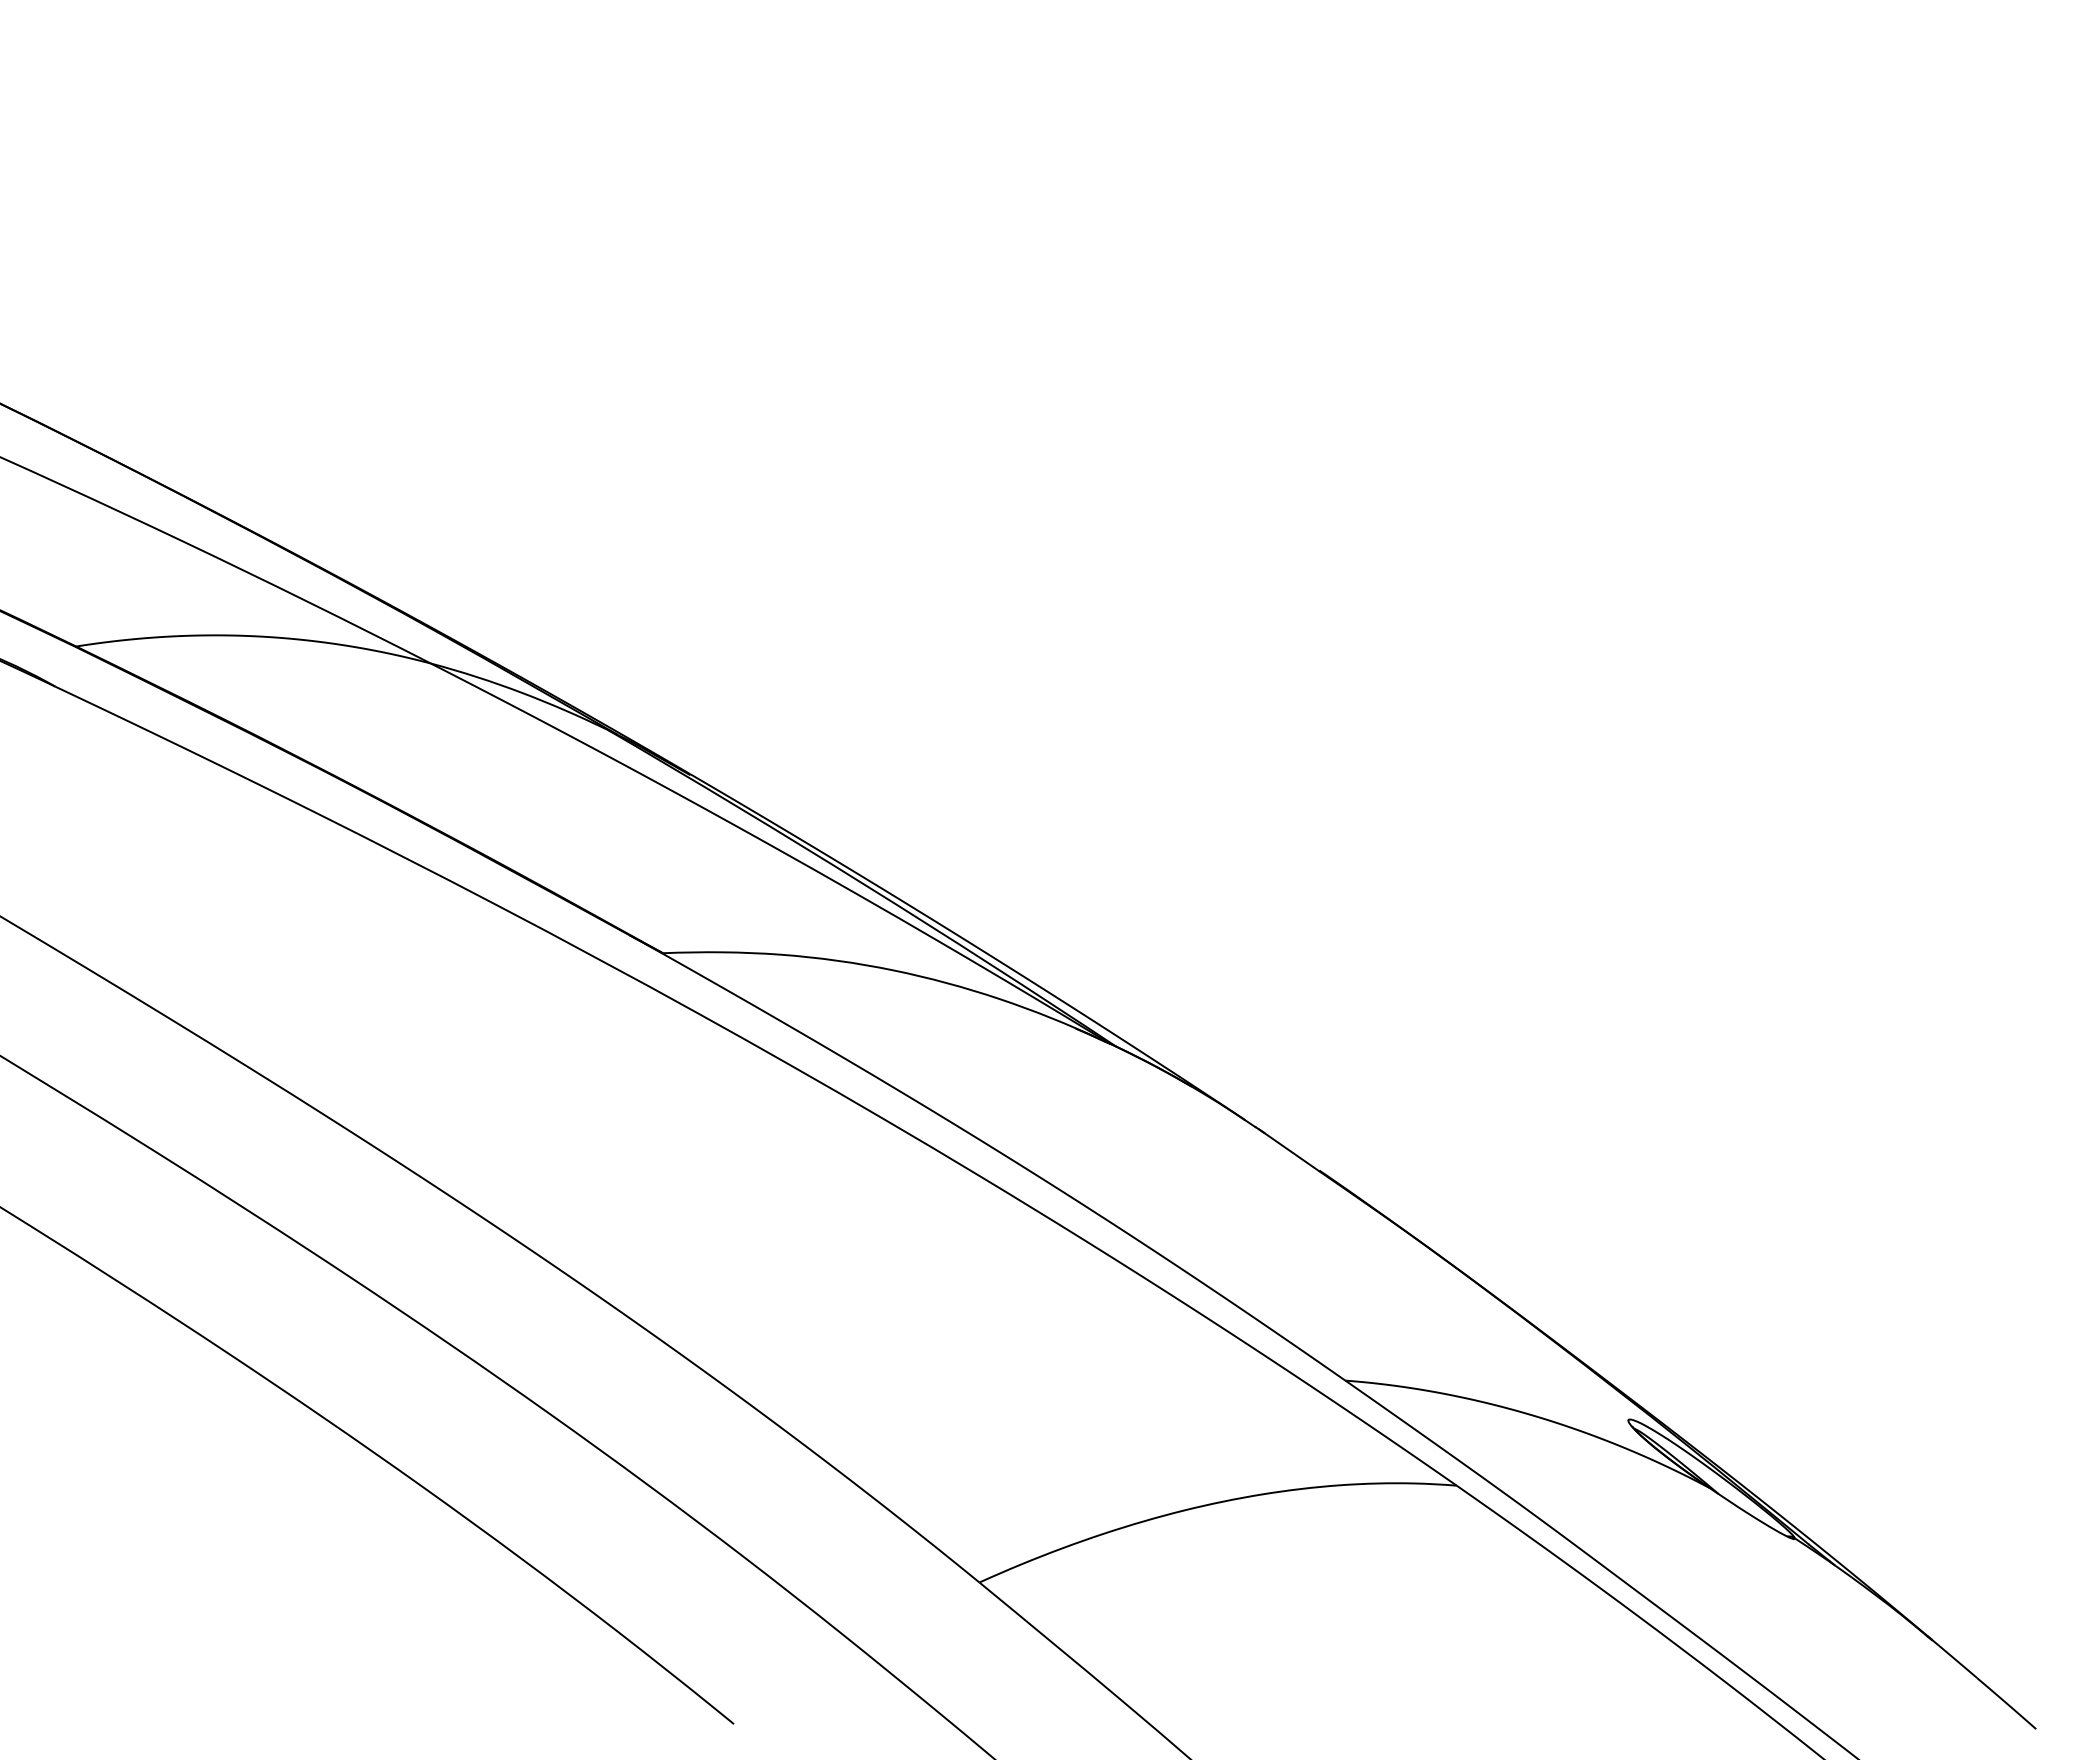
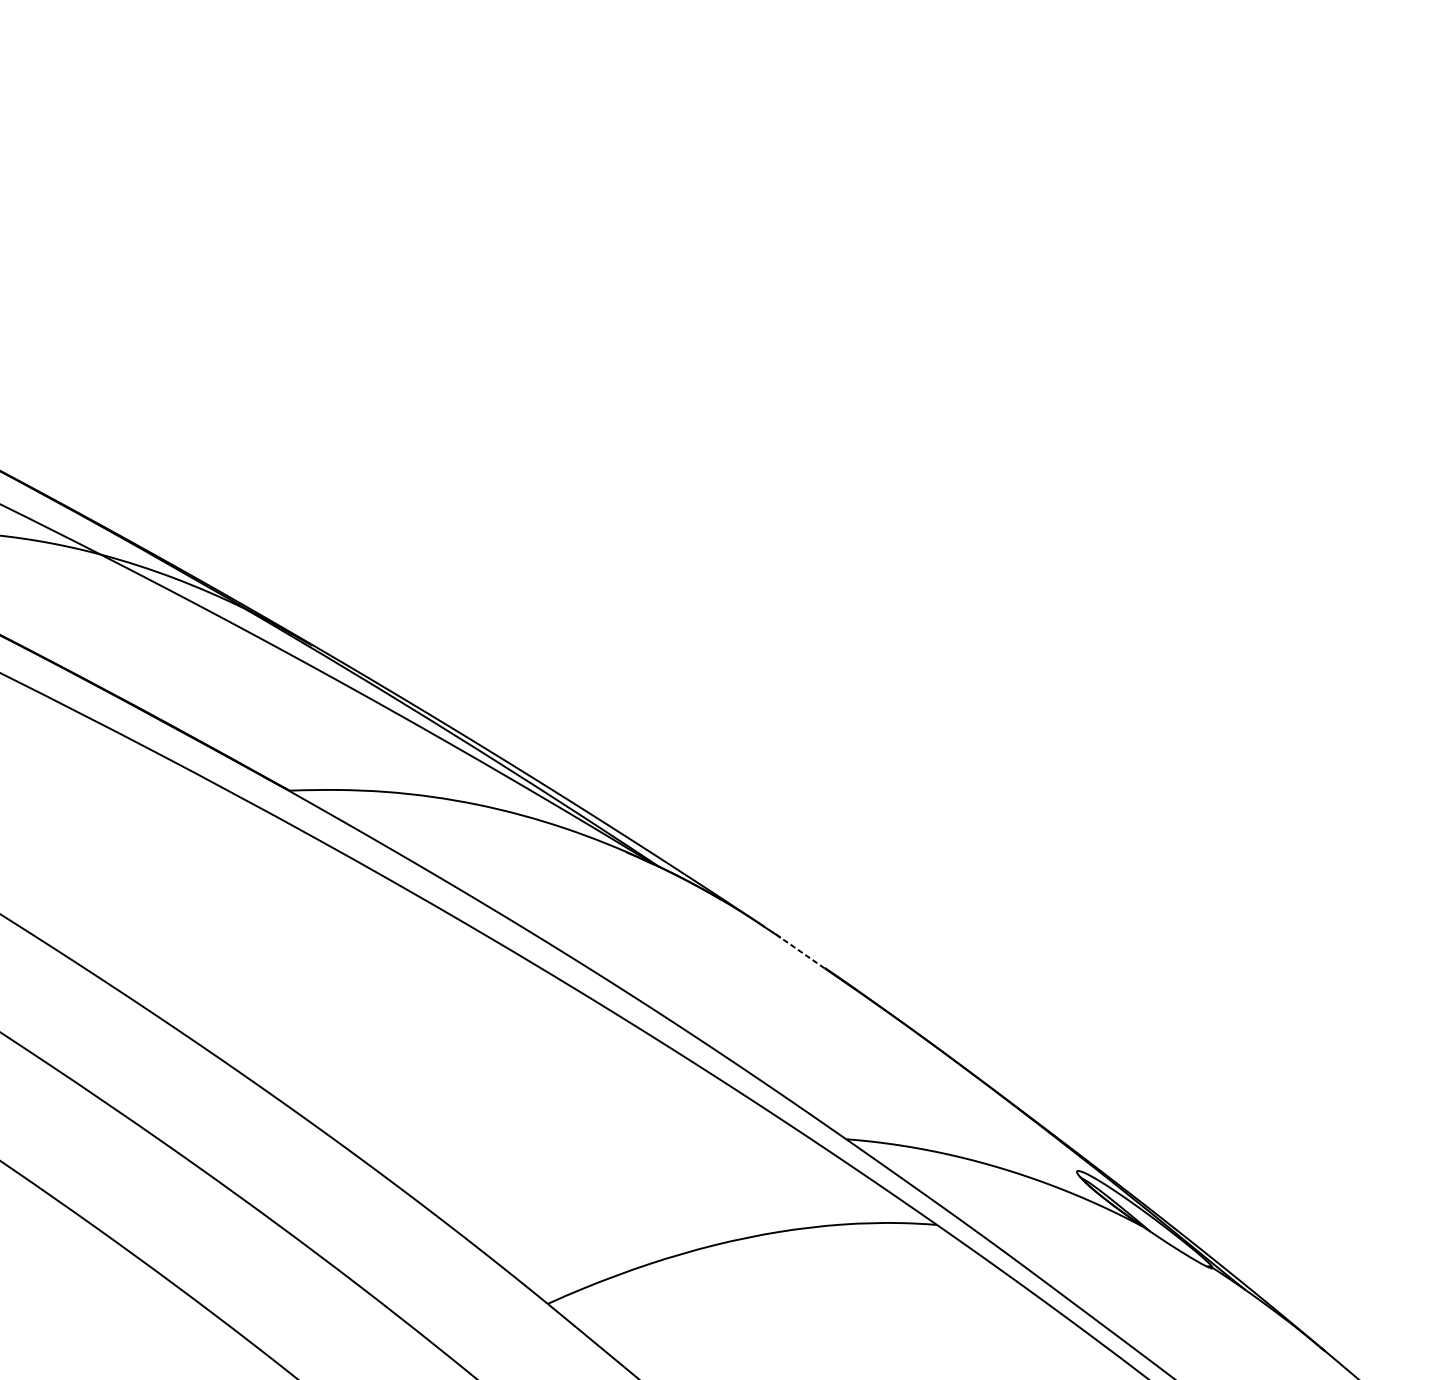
line: (1288, 1150) -> (799, 951), solid -> dashed

